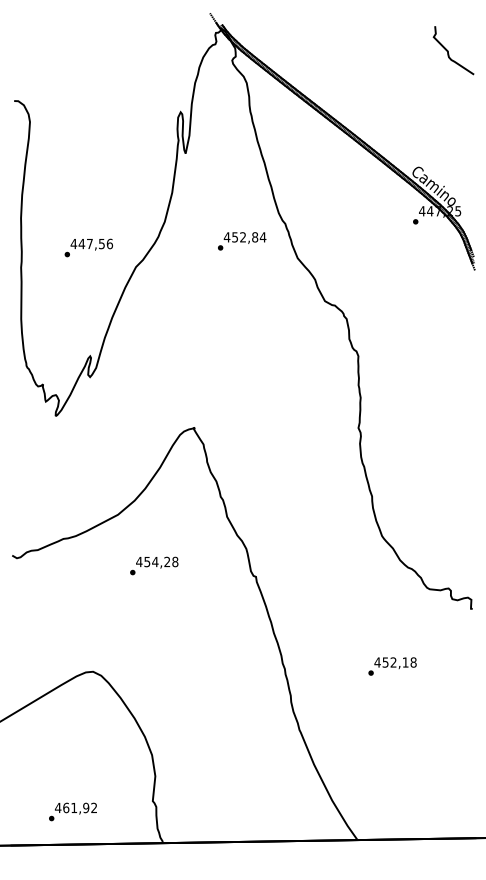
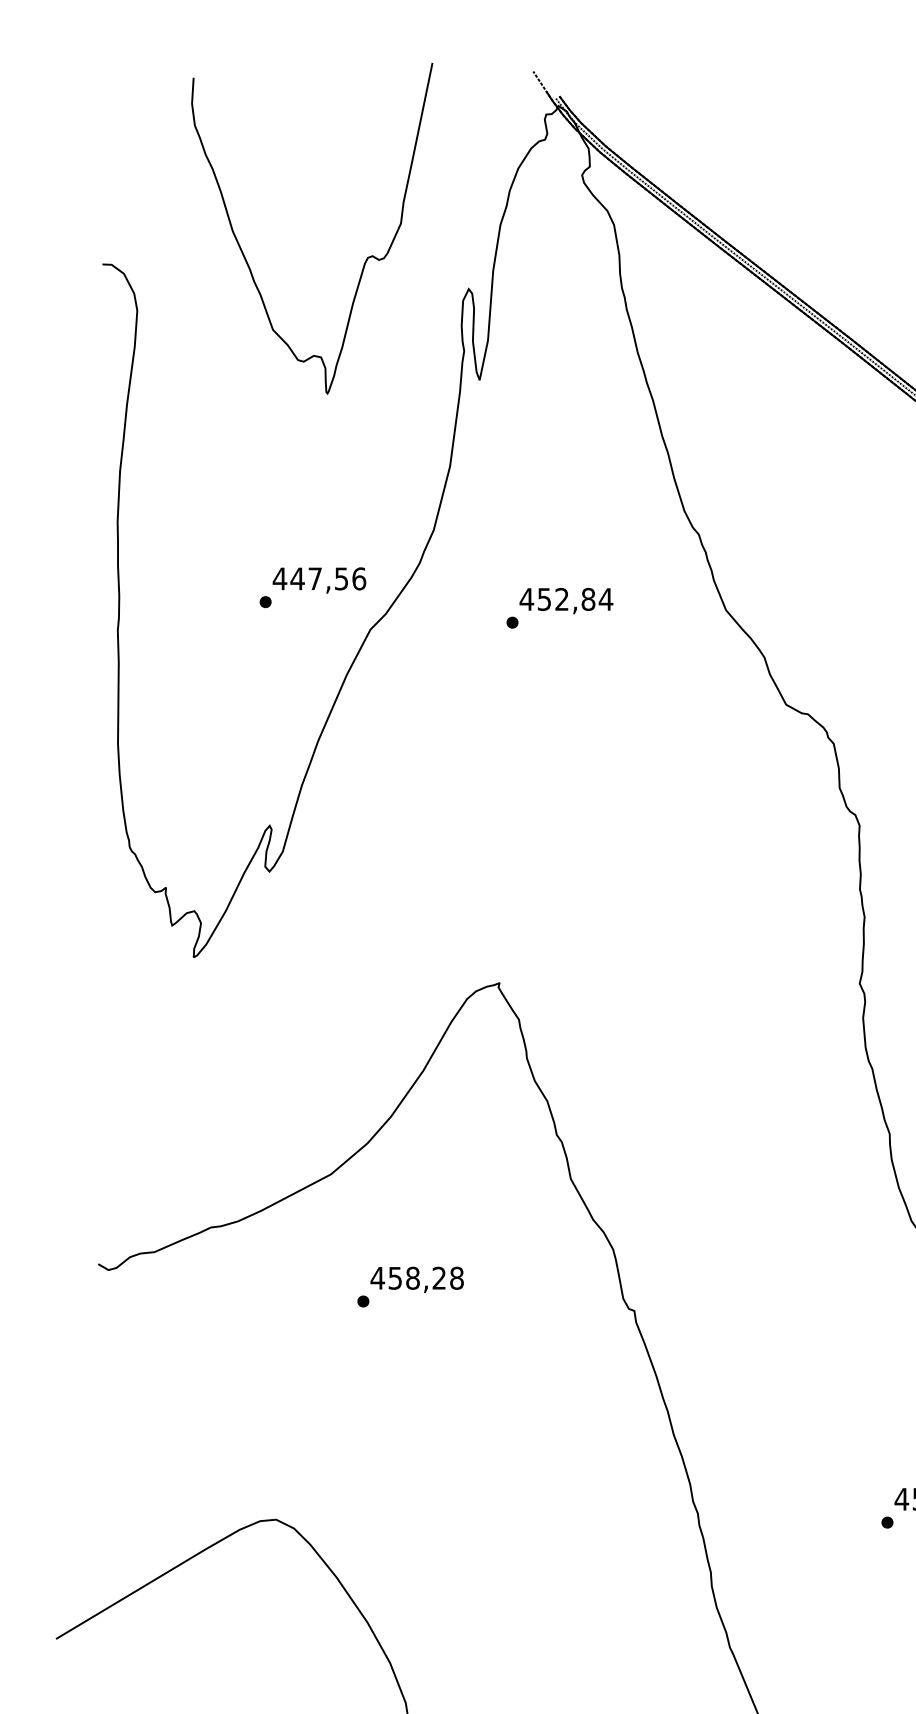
curve: (133, 98) -> (364, 258), added
text: (242, 241) -> (560, 608), moved
text: (88, 247) -> (312, 586), moved
text: (155, 561) -> (413, 1277), 454,28 -> 458,28

